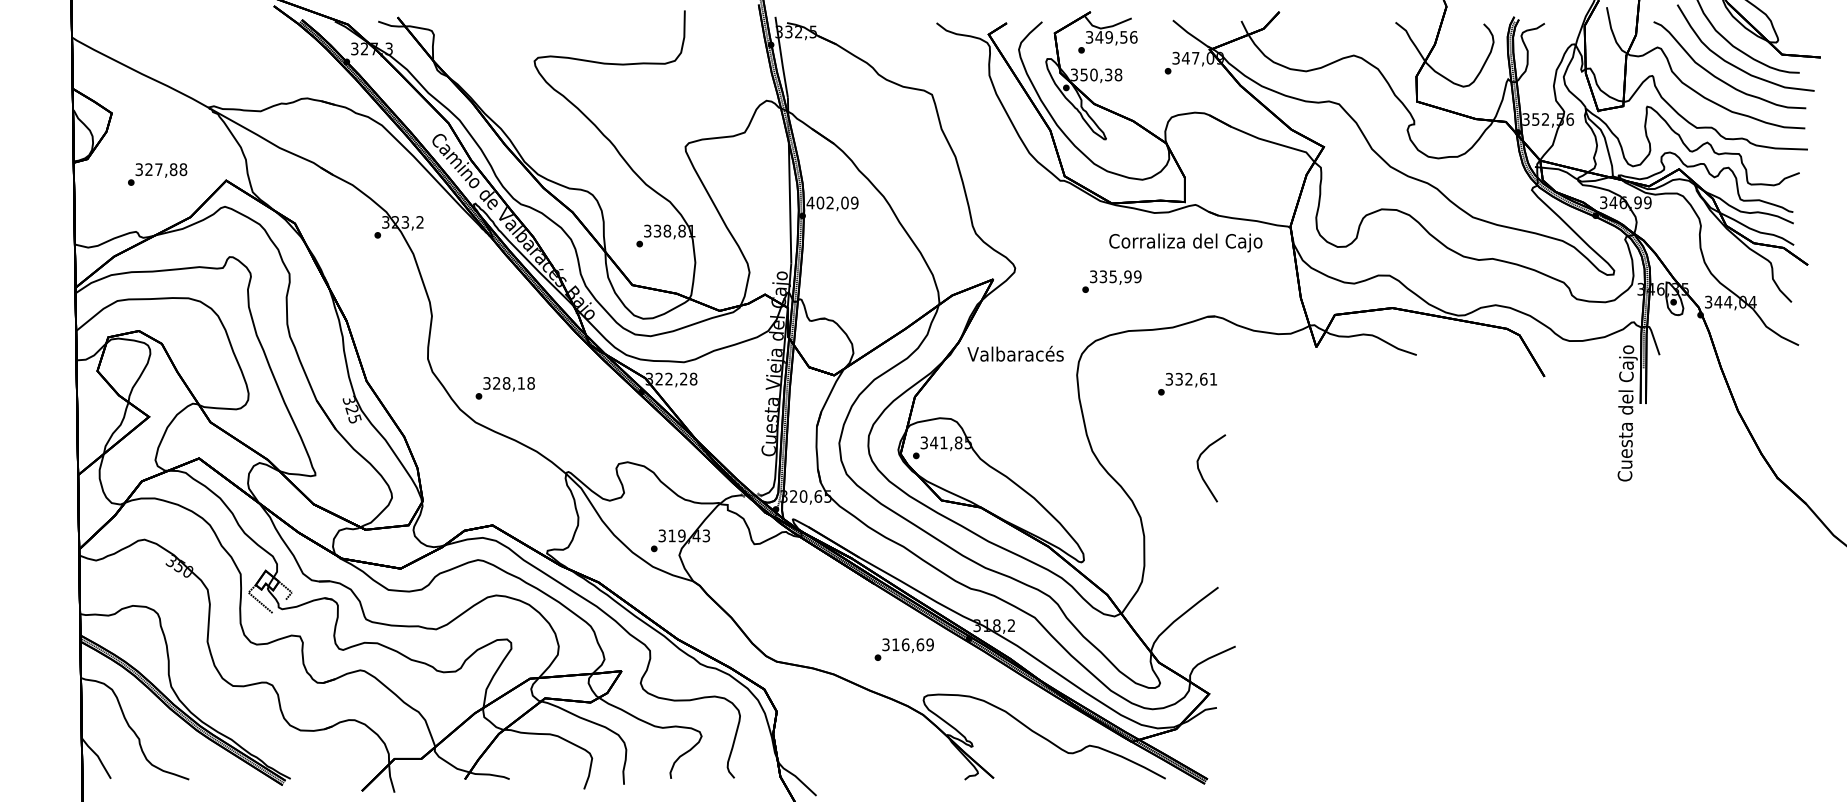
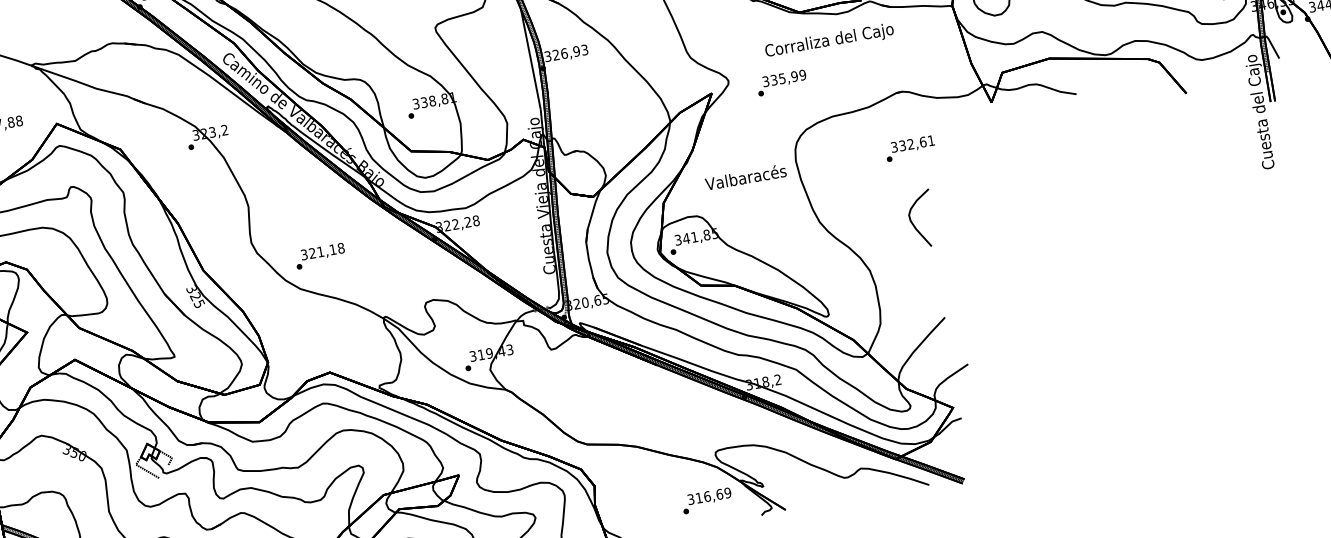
text: (832, 202) -> (566, 52), 402,09 -> 326,93
text: (1185, 242) -> (829, 40), moved
text: (1111, 281) -> (781, 82), moved
text: (1015, 353) -> (745, 177), moved
text: (506, 383) -> (320, 252), 328,18 -> 321,18
text: (1187, 383) -> (910, 148), moved
text: (903, 649) -> (706, 500), moved

